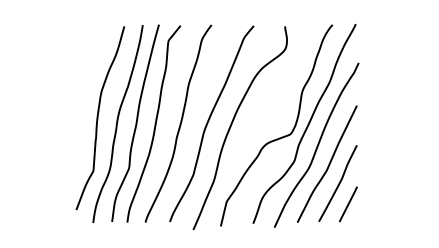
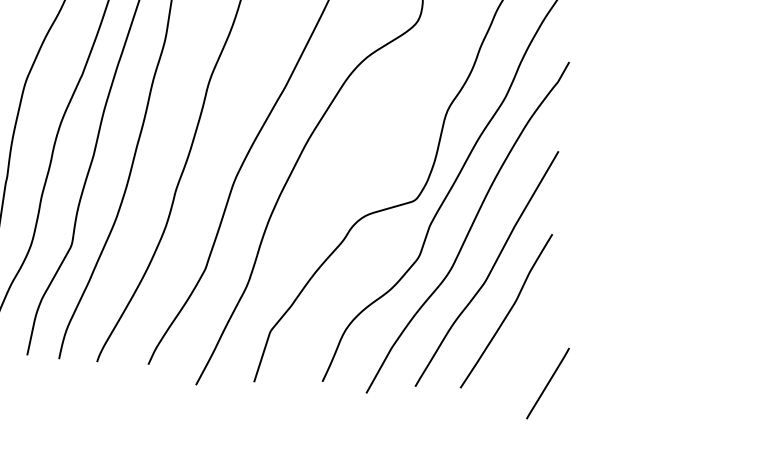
line: (348, 204) -> (548, 383), moved

